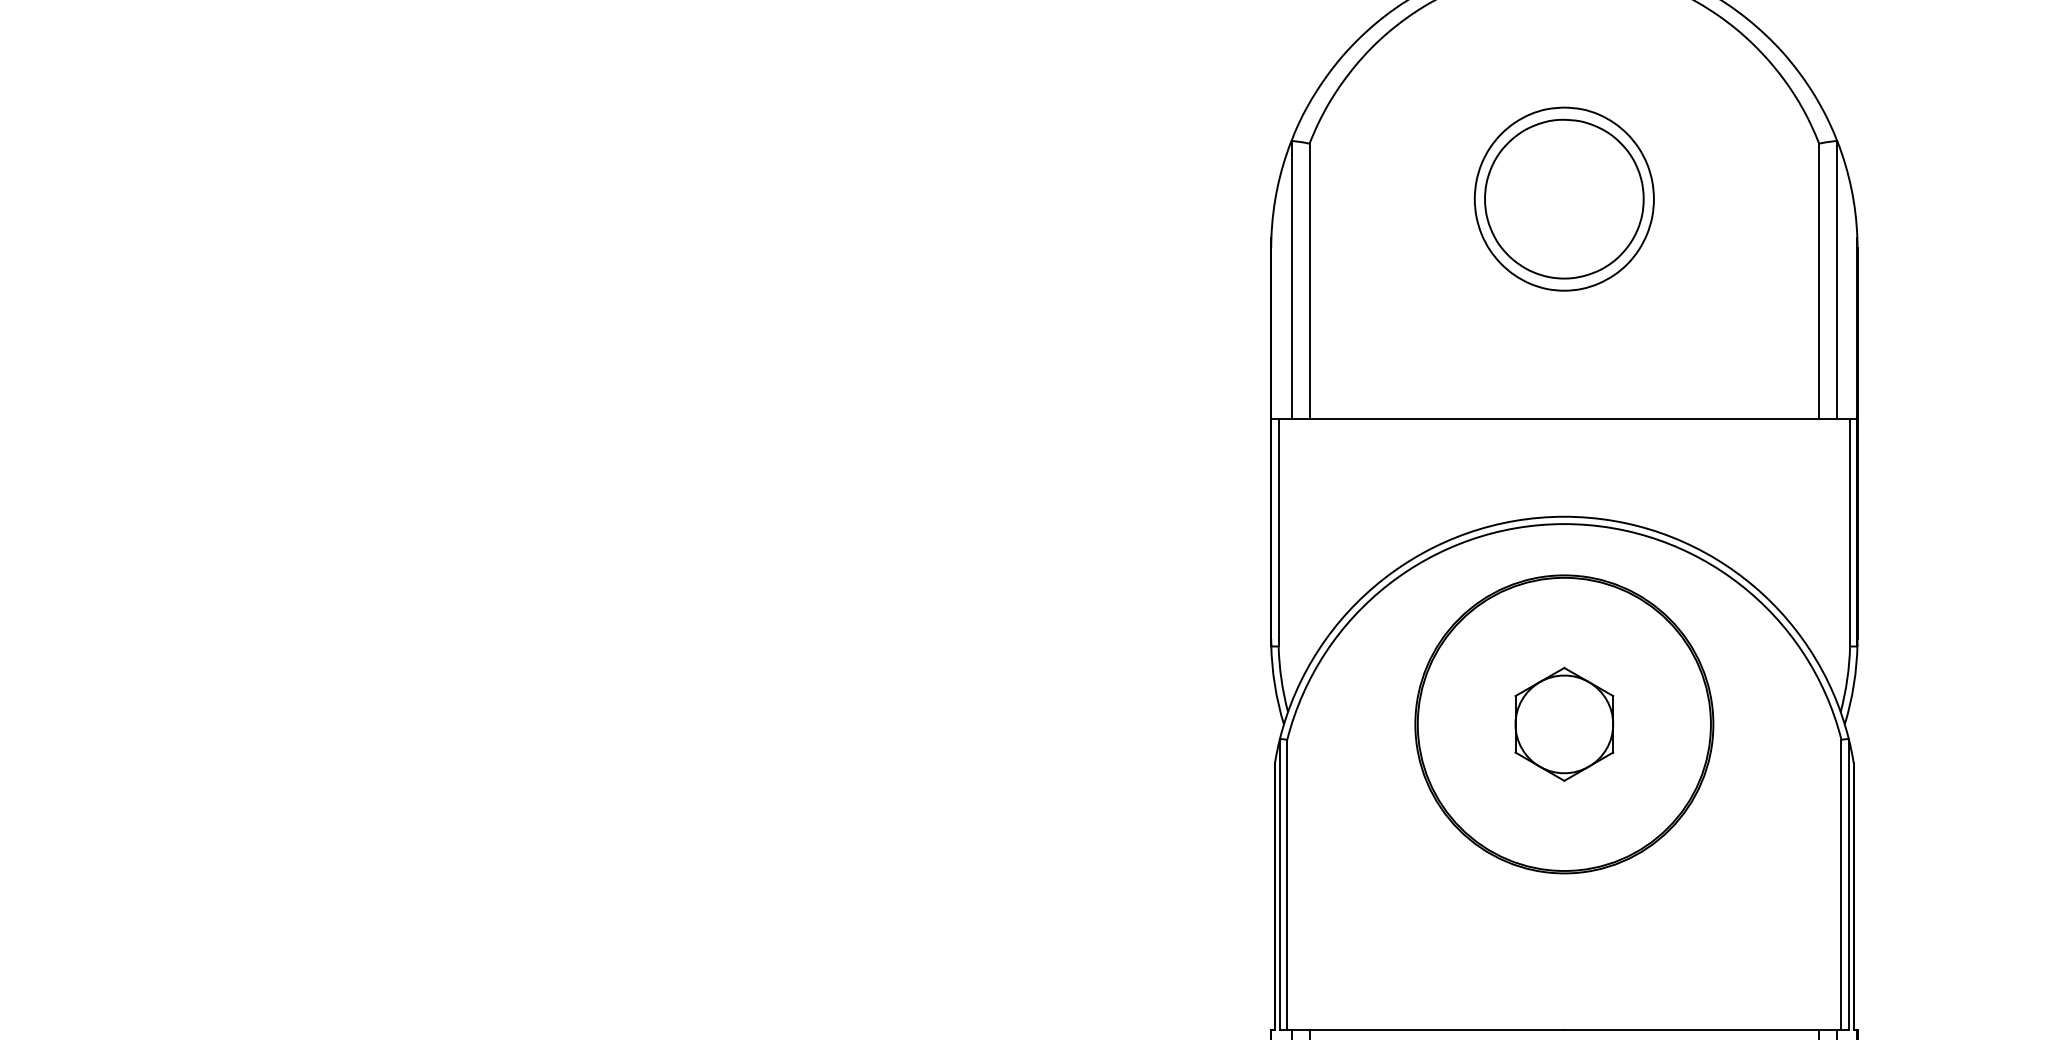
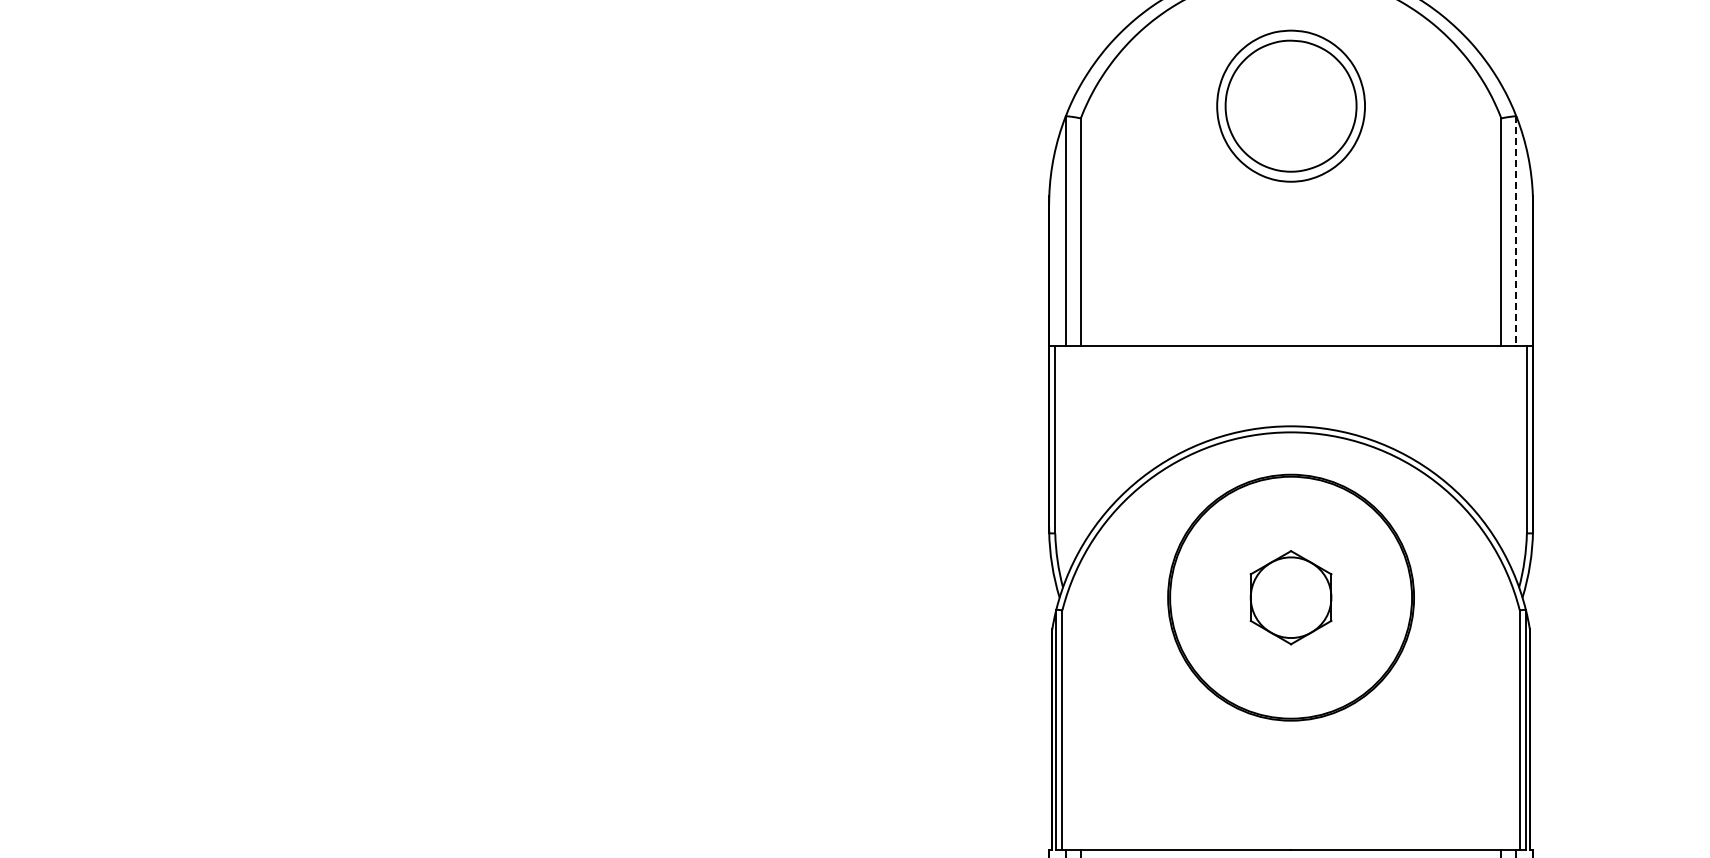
part: (1563, 198) -> (1290, 105), moved
line: (1837, 280) -> (1516, 231), solid -> dashed

